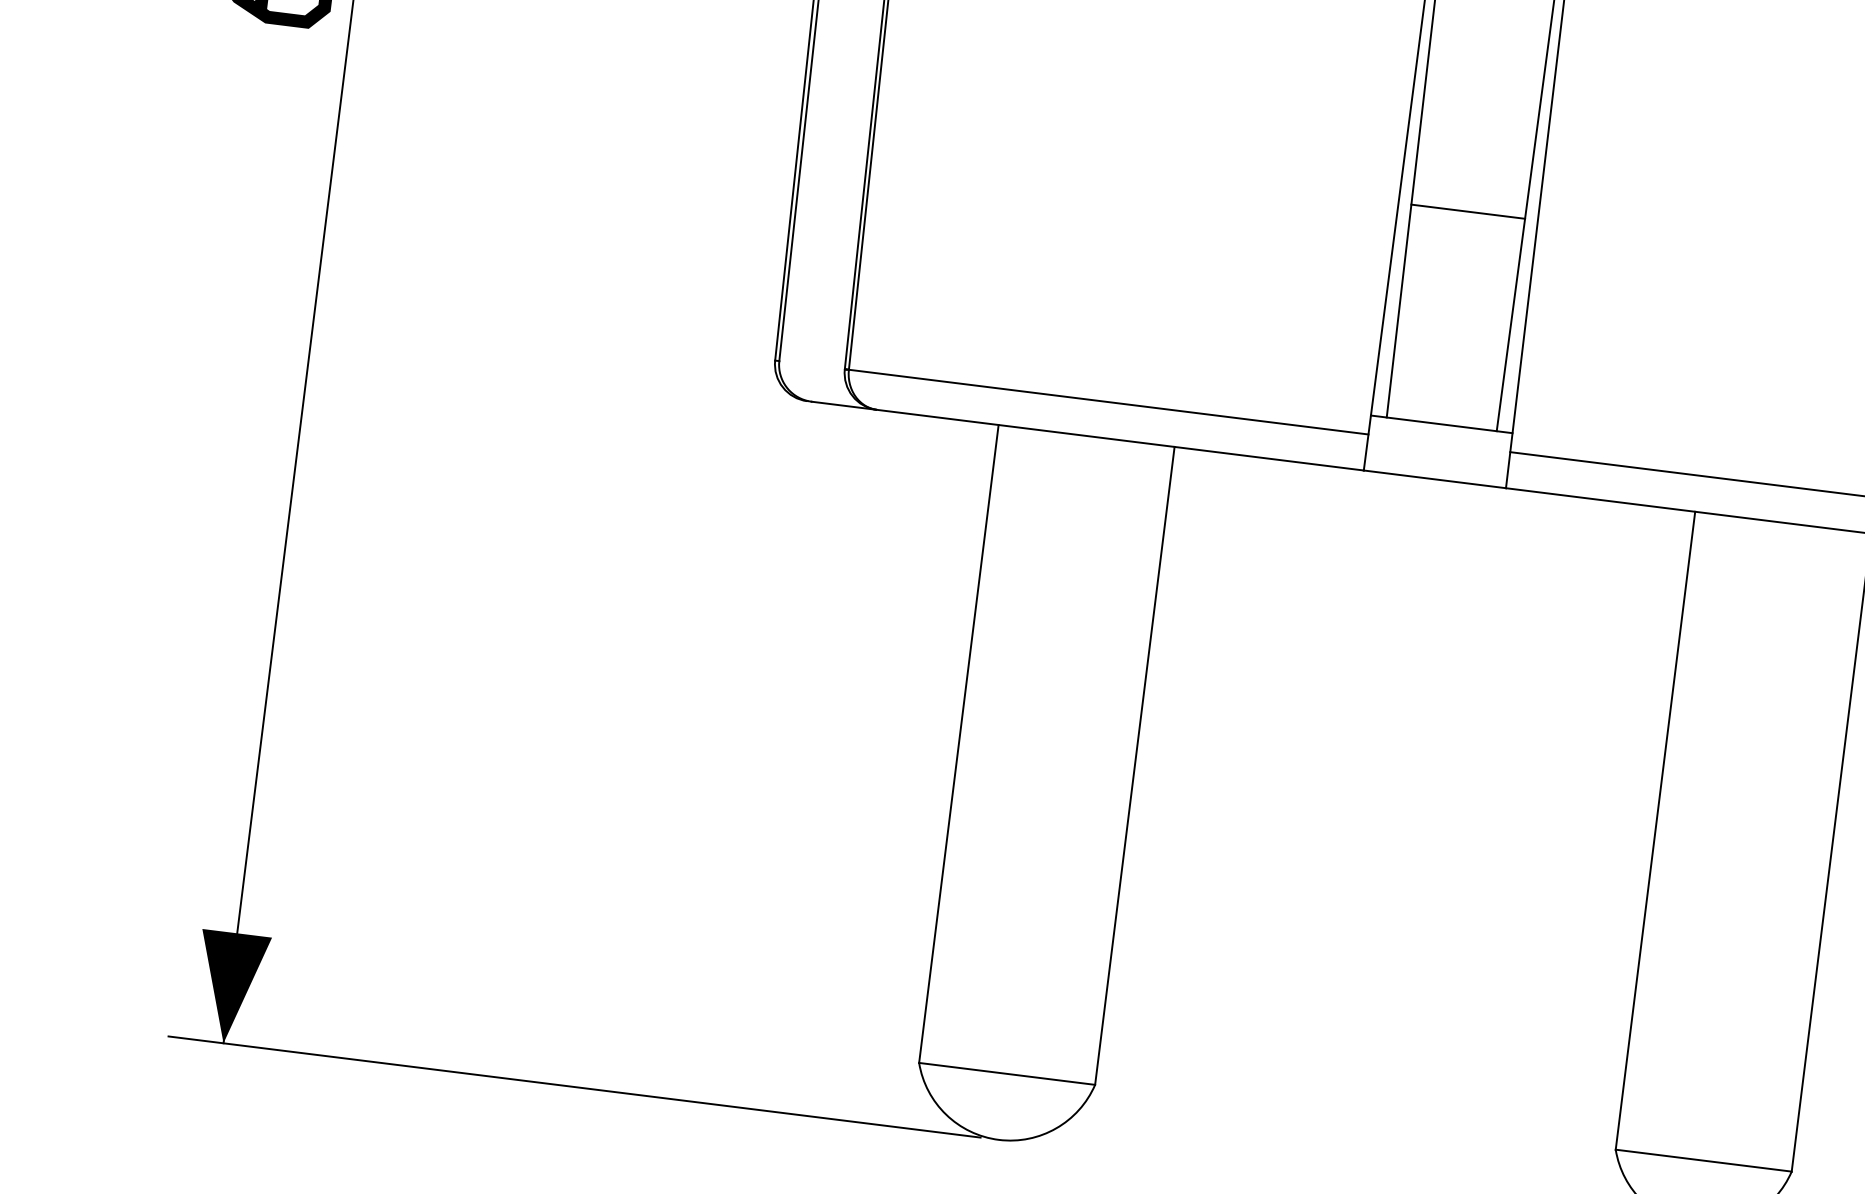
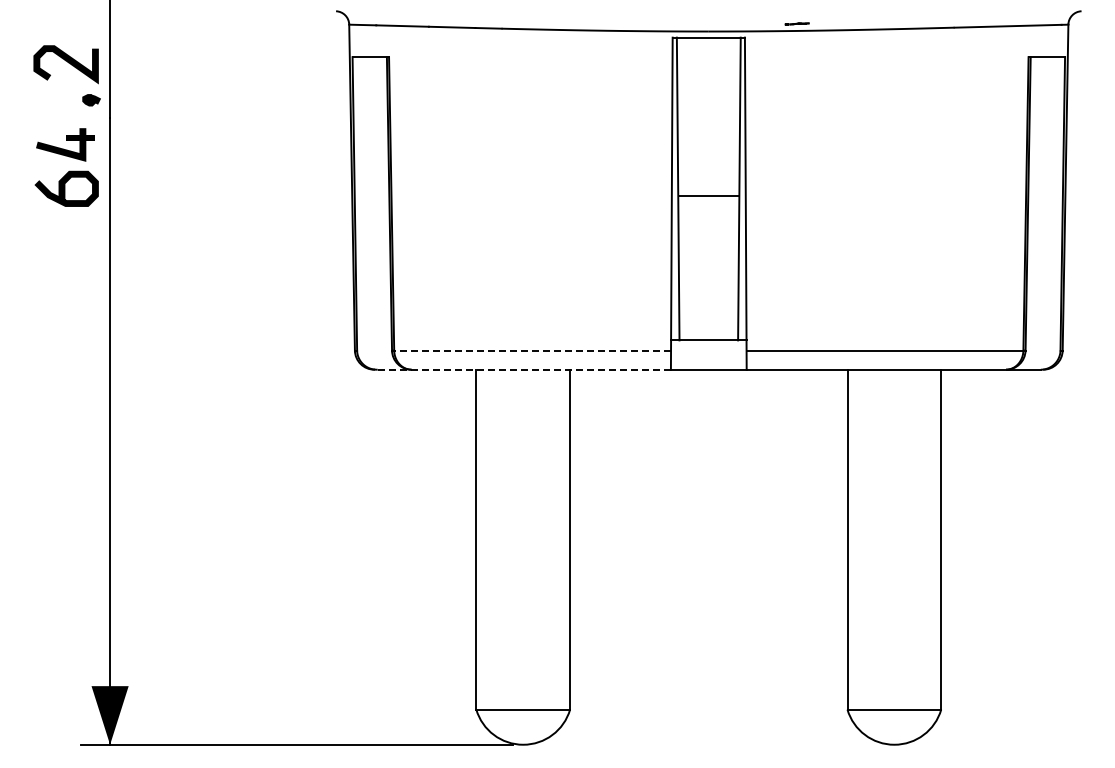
line: (1467, 212) -> (708, 196), moved
line: (1108, 402) -> (532, 350), solid -> dashed
line: (1087, 435) -> (523, 369), solid -> dashed

